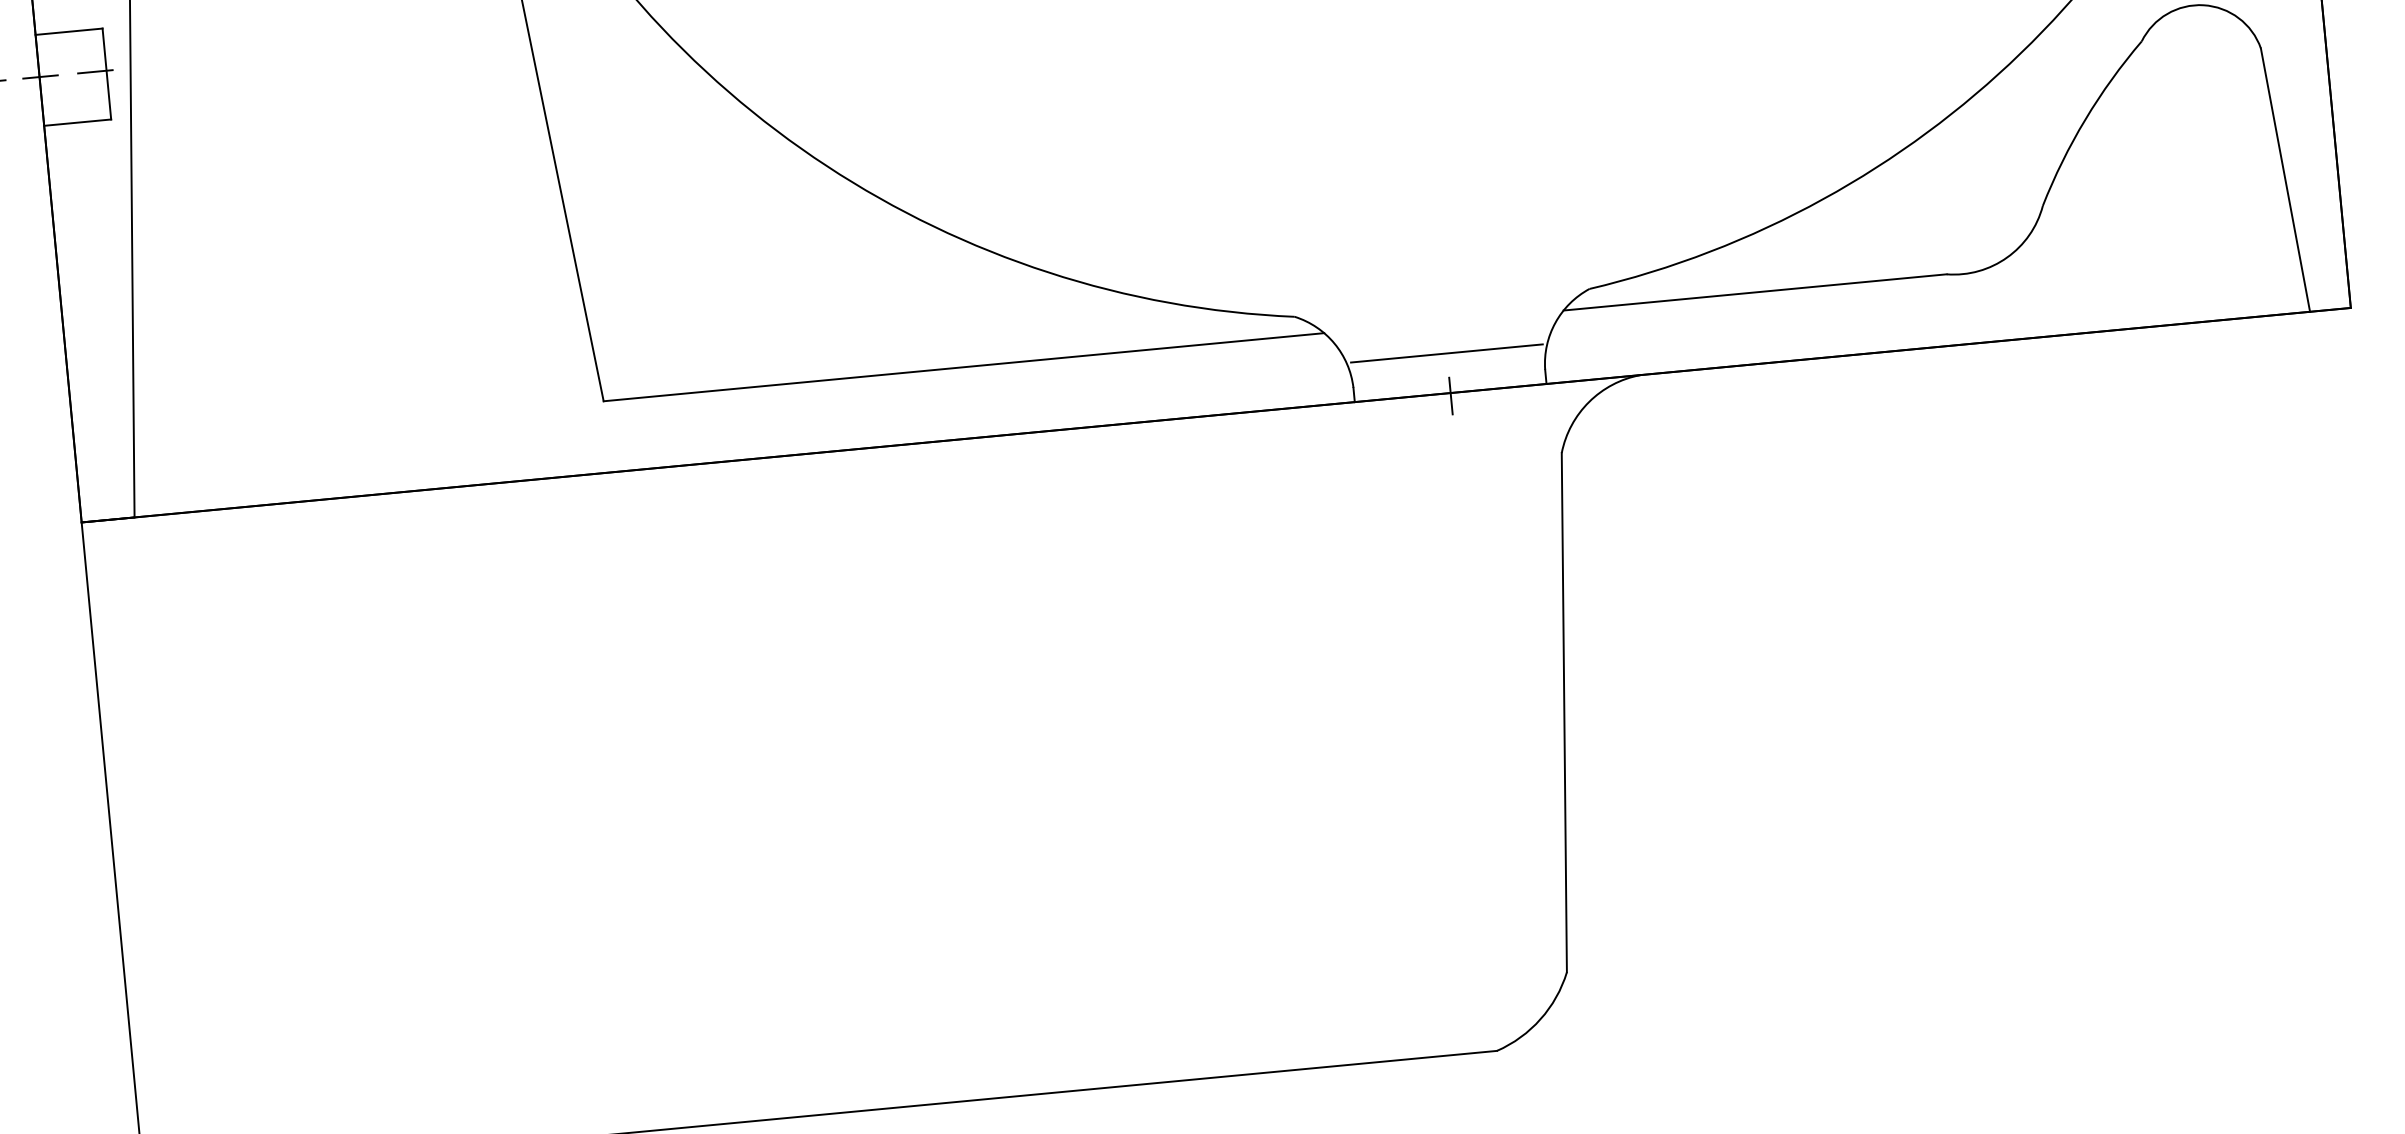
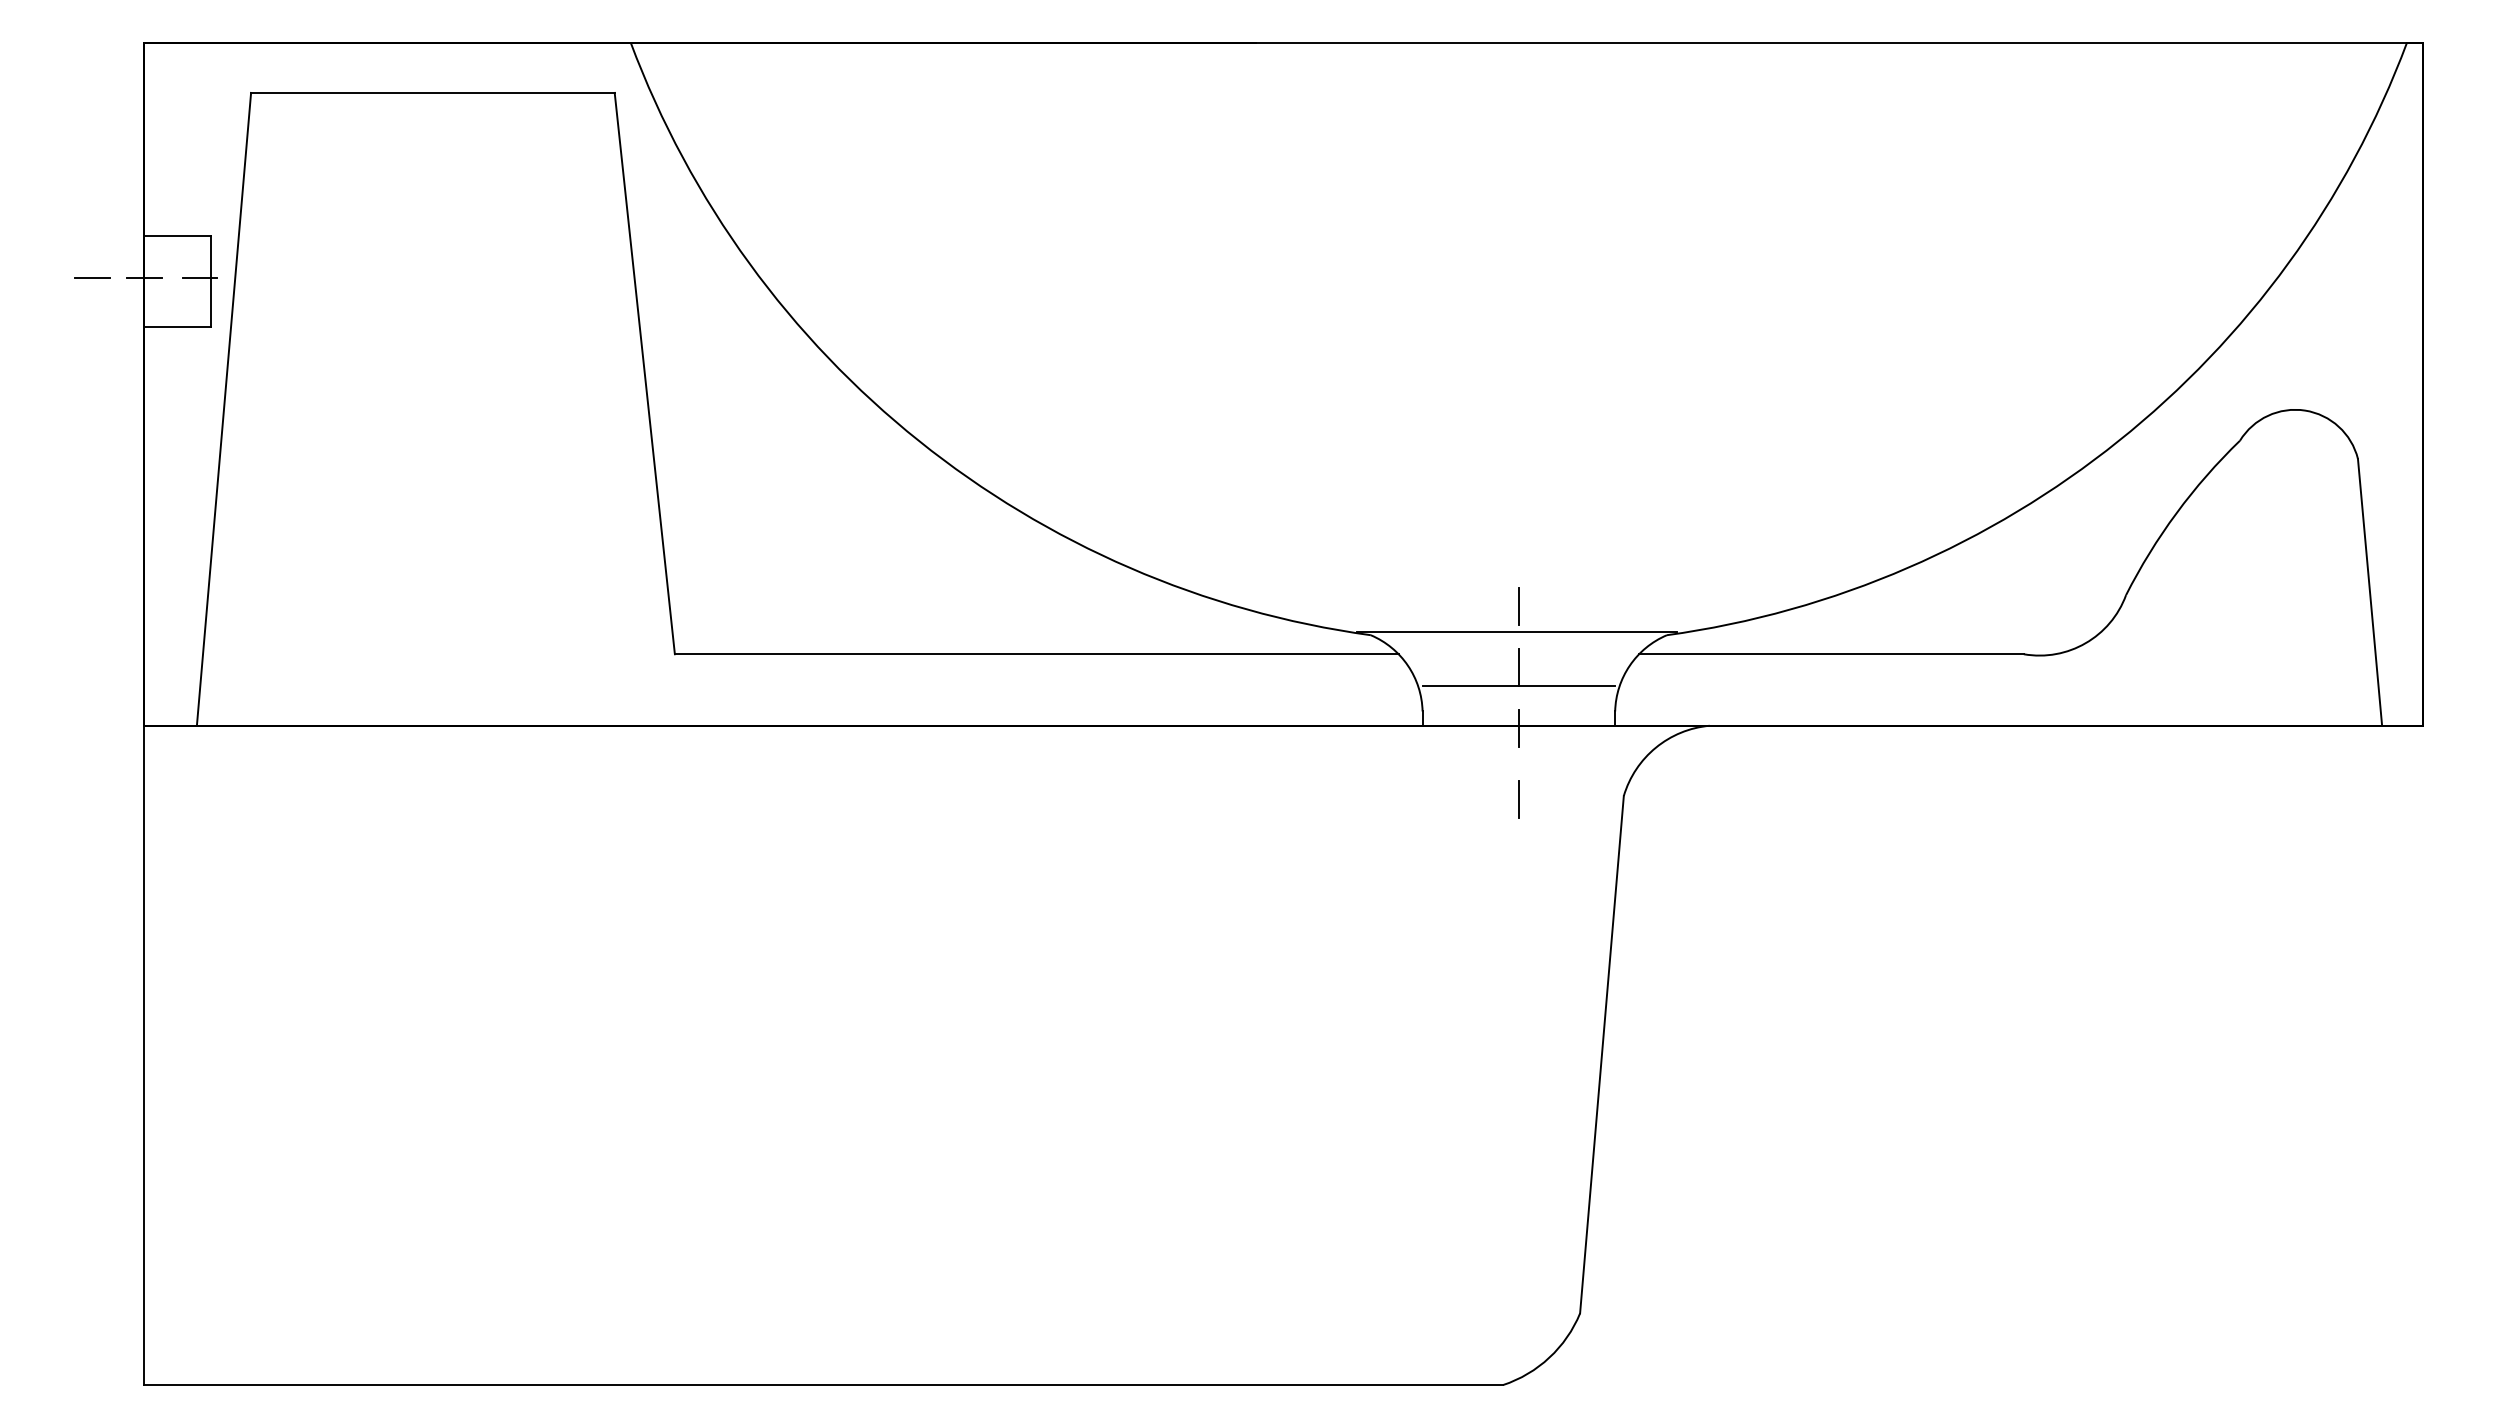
line: (1439, 274) -> (1518, 606), added
line: (1439, 299) -> (1516, 631), added
line: (1444, 335) -> (1518, 667), added
line: (1457, 465) -> (1518, 798), added

